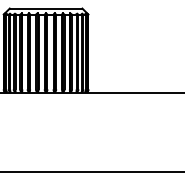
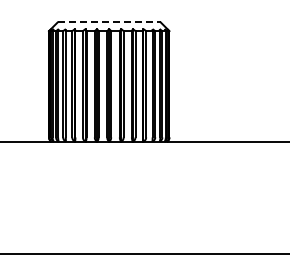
line: (46, 8) -> (109, 22), solid -> dashed

